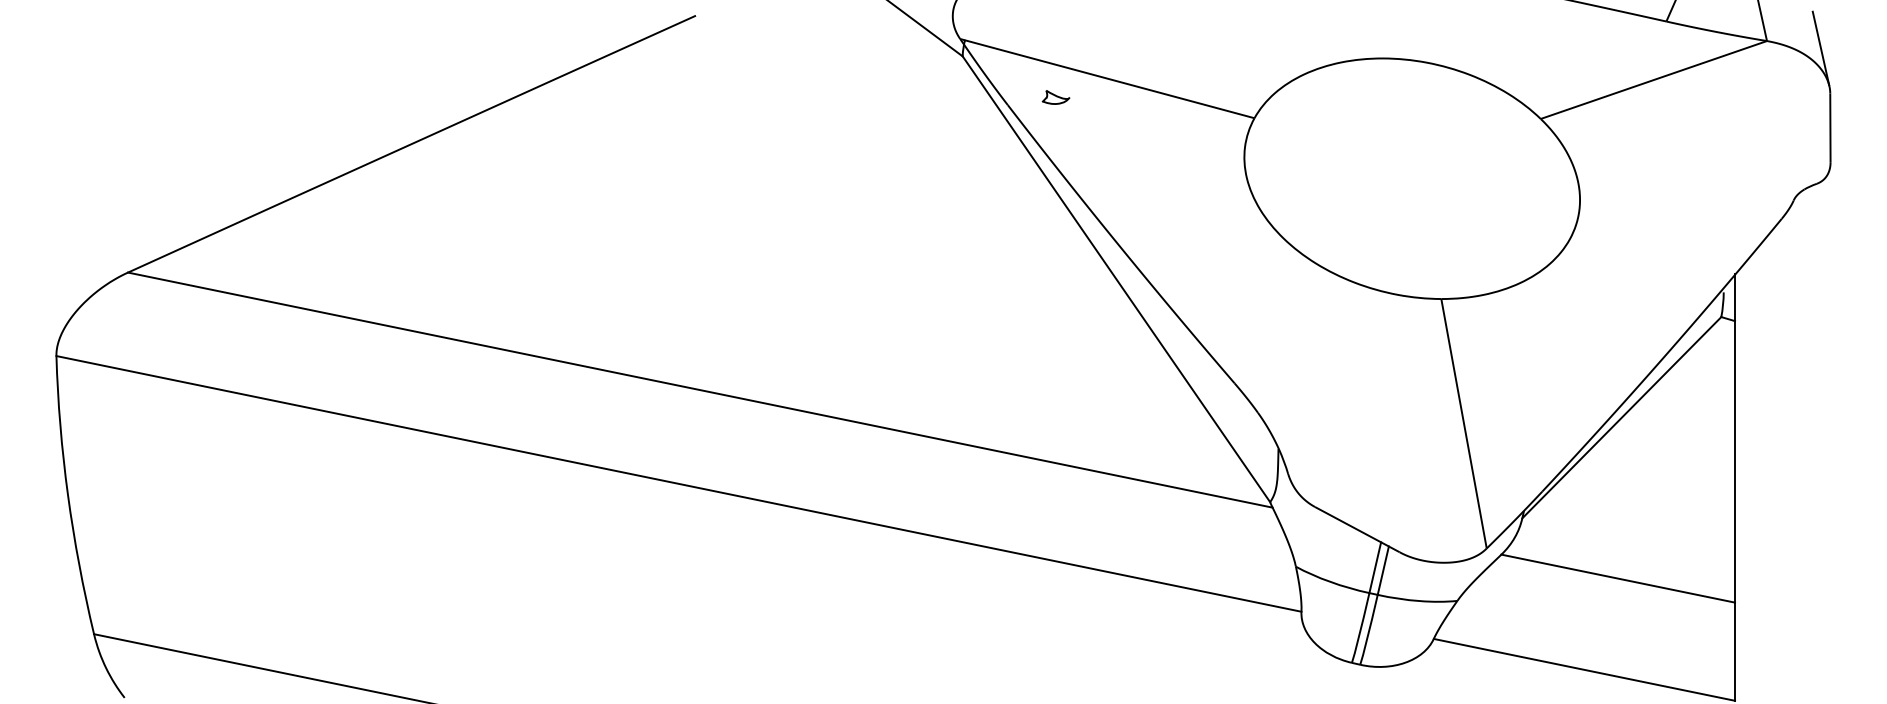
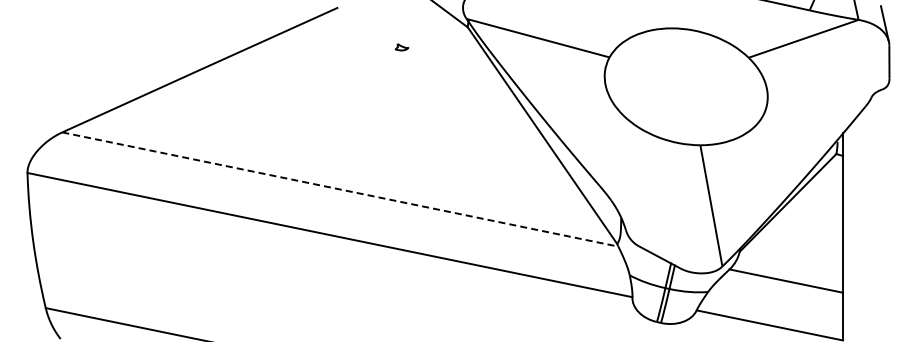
part: (1054, 97) -> (401, 47), moved
line: (700, 390) -> (340, 189), solid -> dashed

